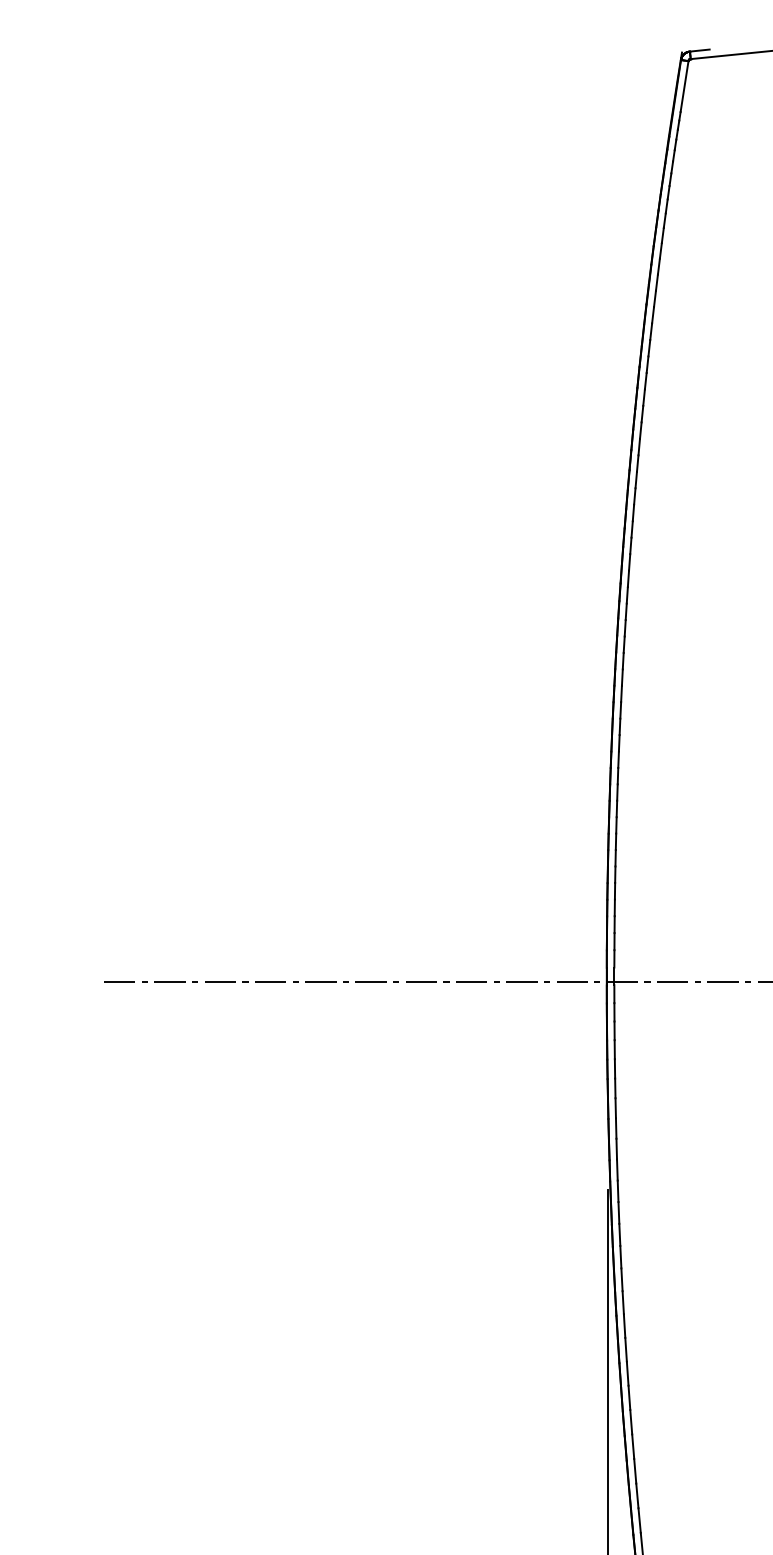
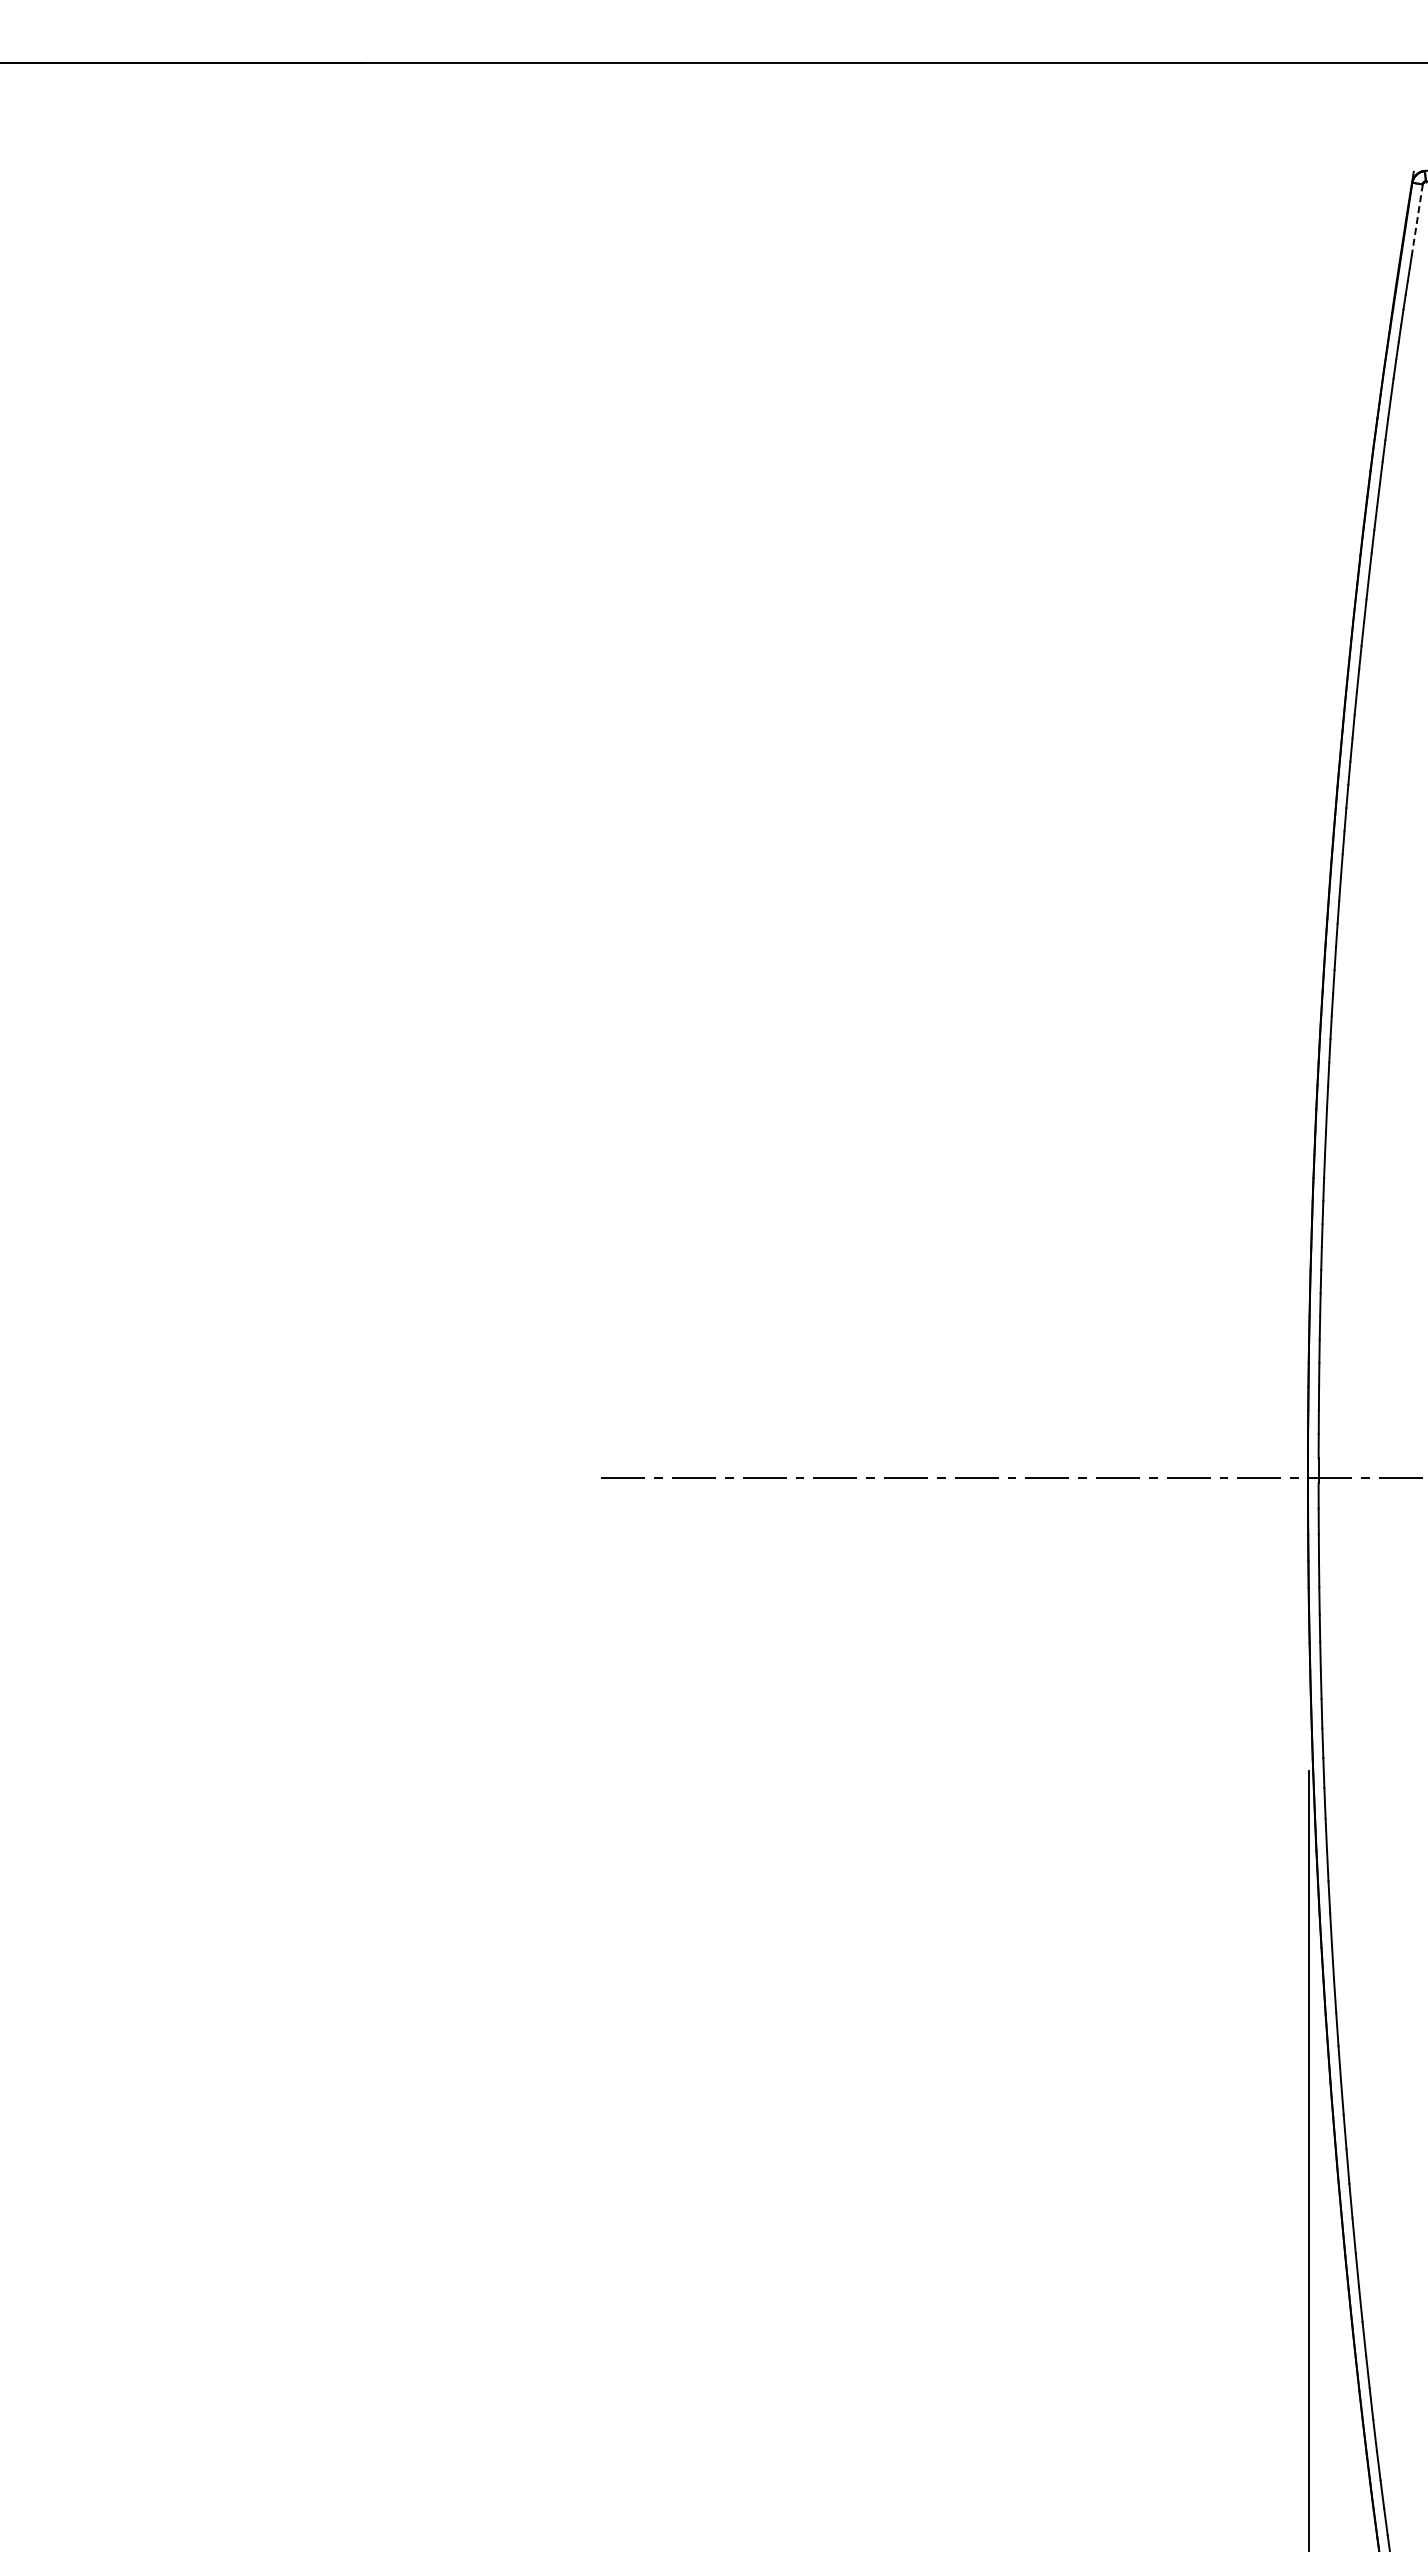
line: (684, 86) -> (1417, 220), solid -> dashed

